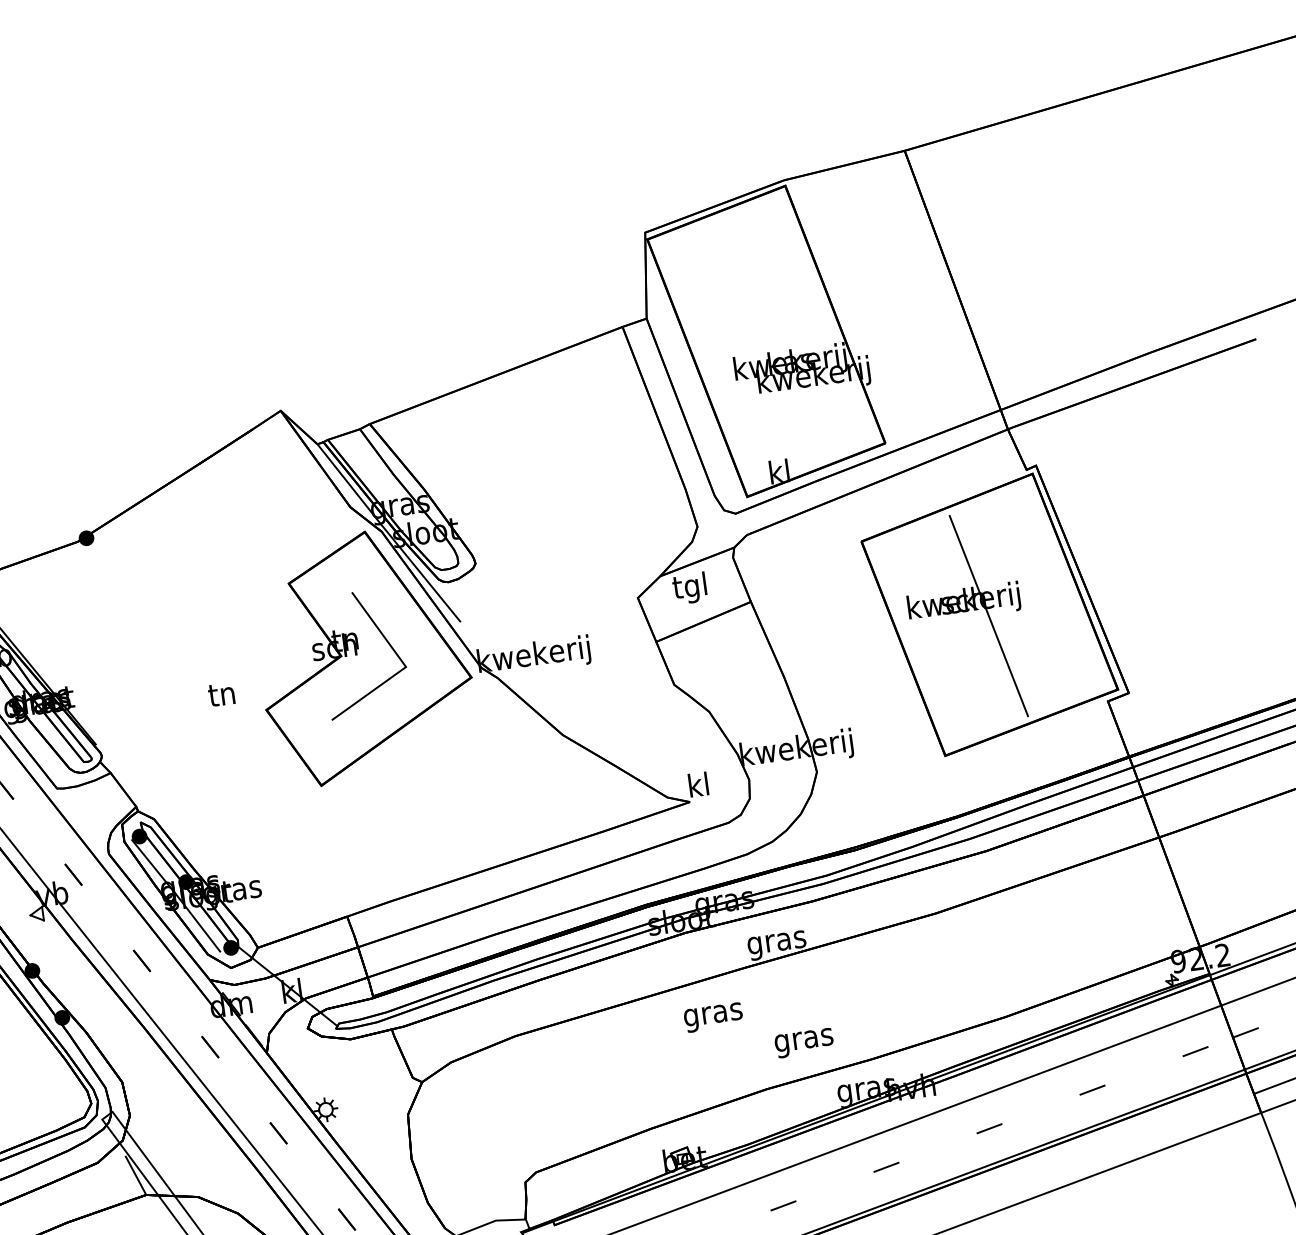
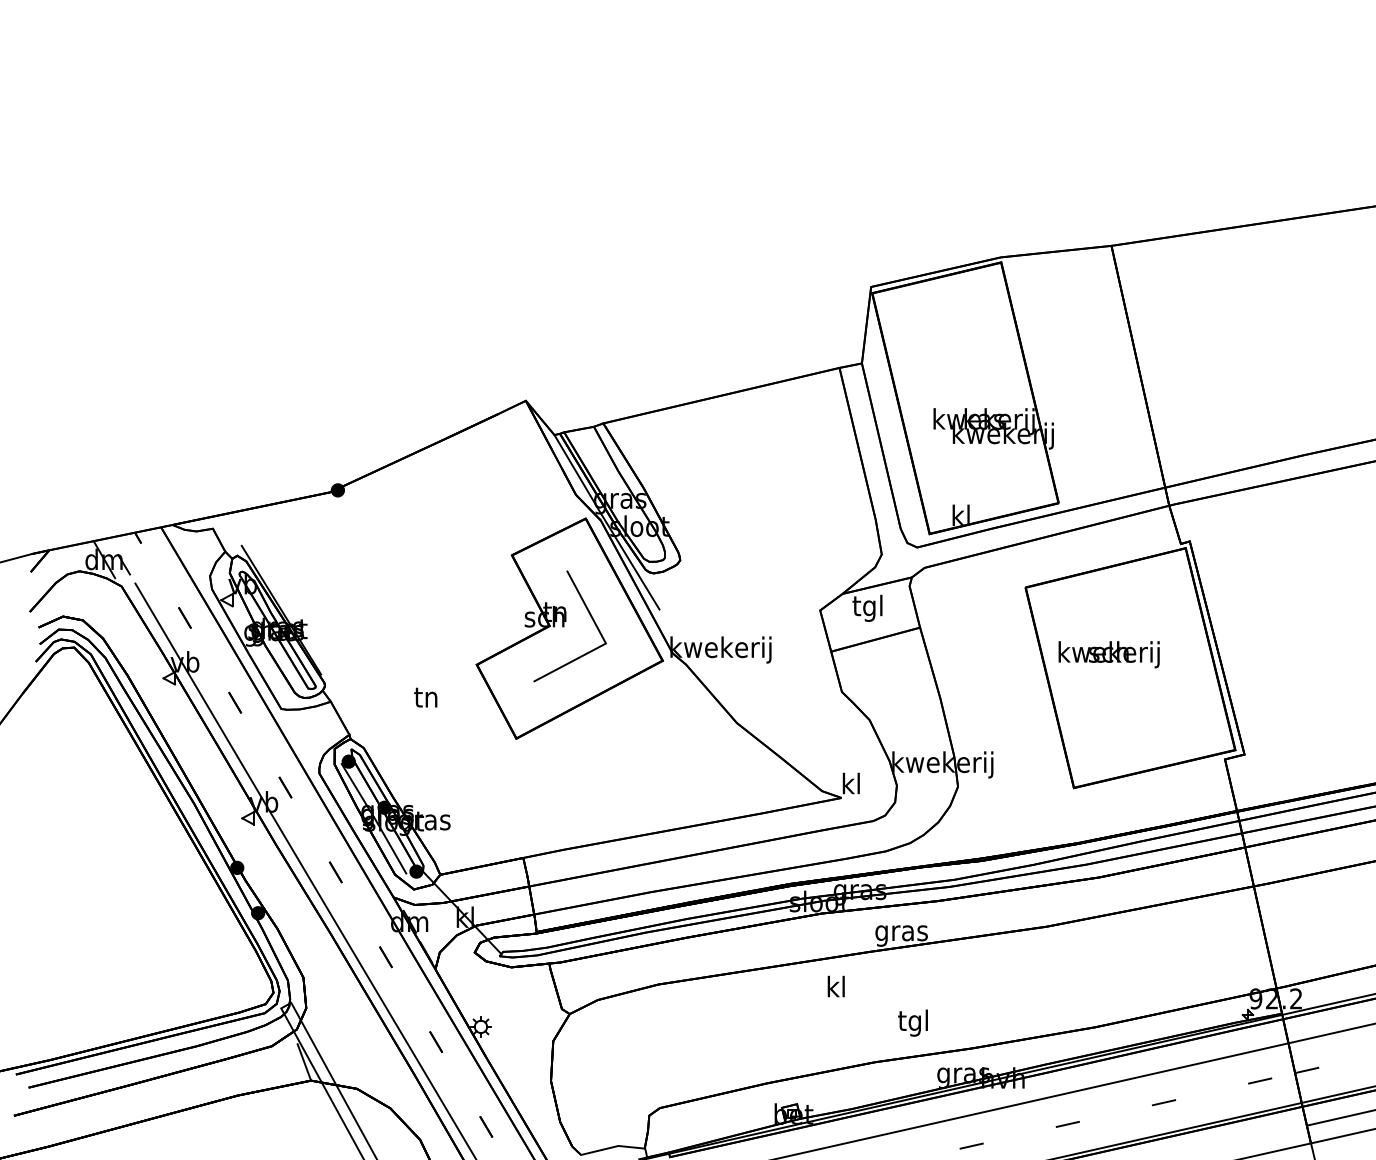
line: (988, 615) -> (1129, 668), removed
text: (221, 694) -> (425, 697), moved
text: (713, 1013) -> (836, 988), gras -> kl
text: (803, 1039) -> (913, 1022), gras -> tgl

